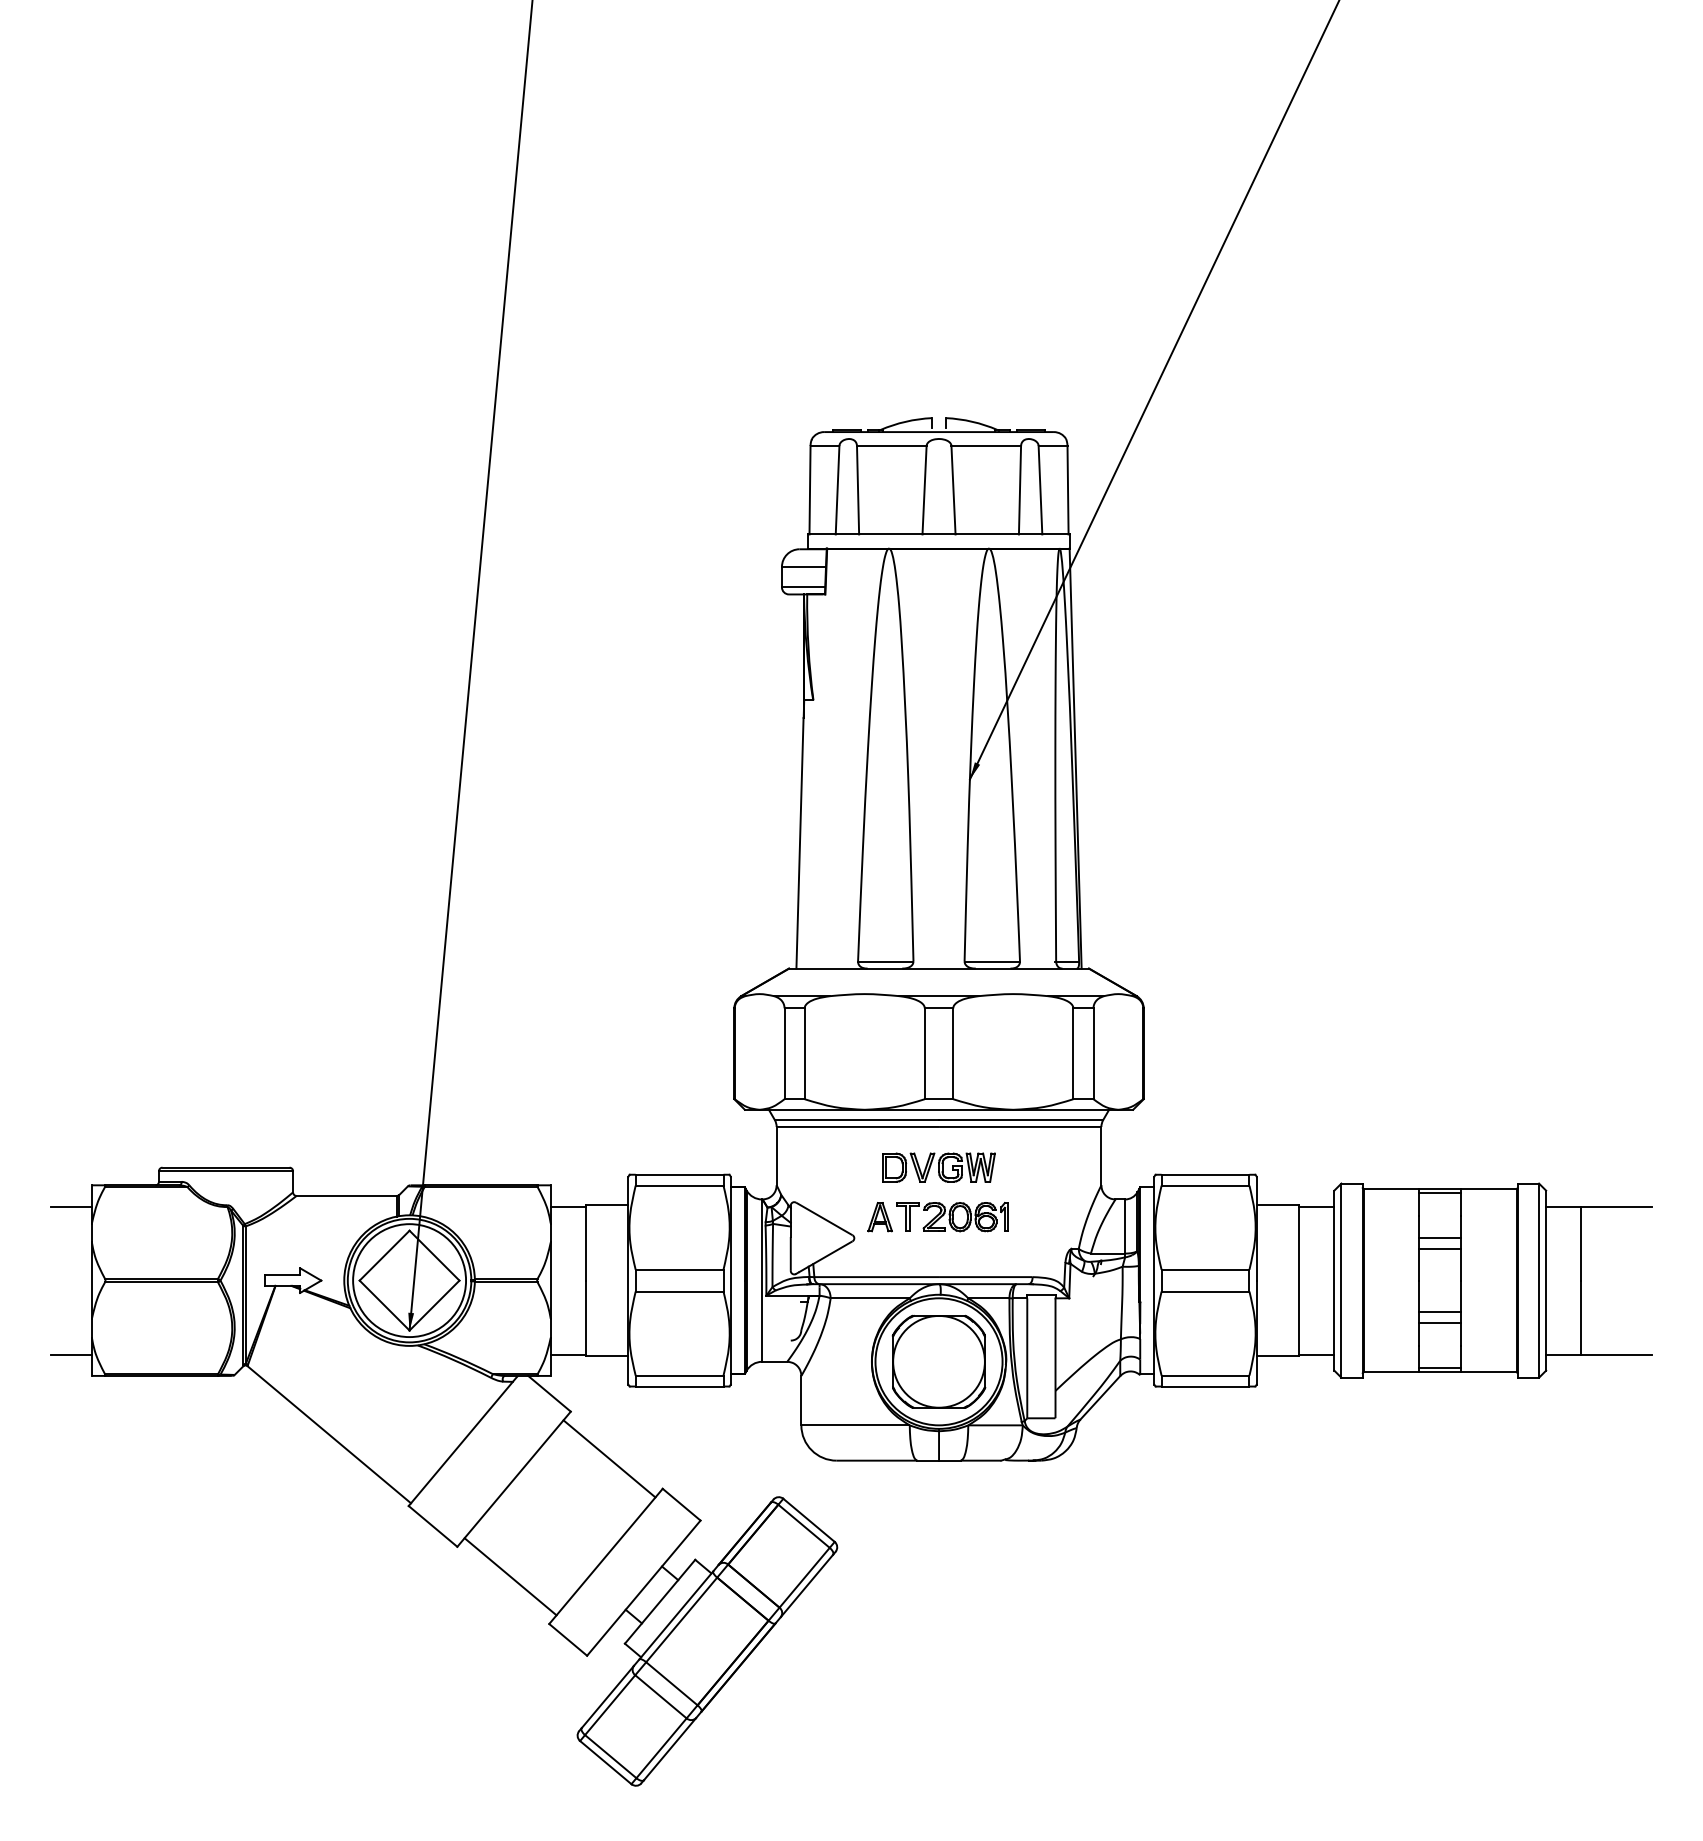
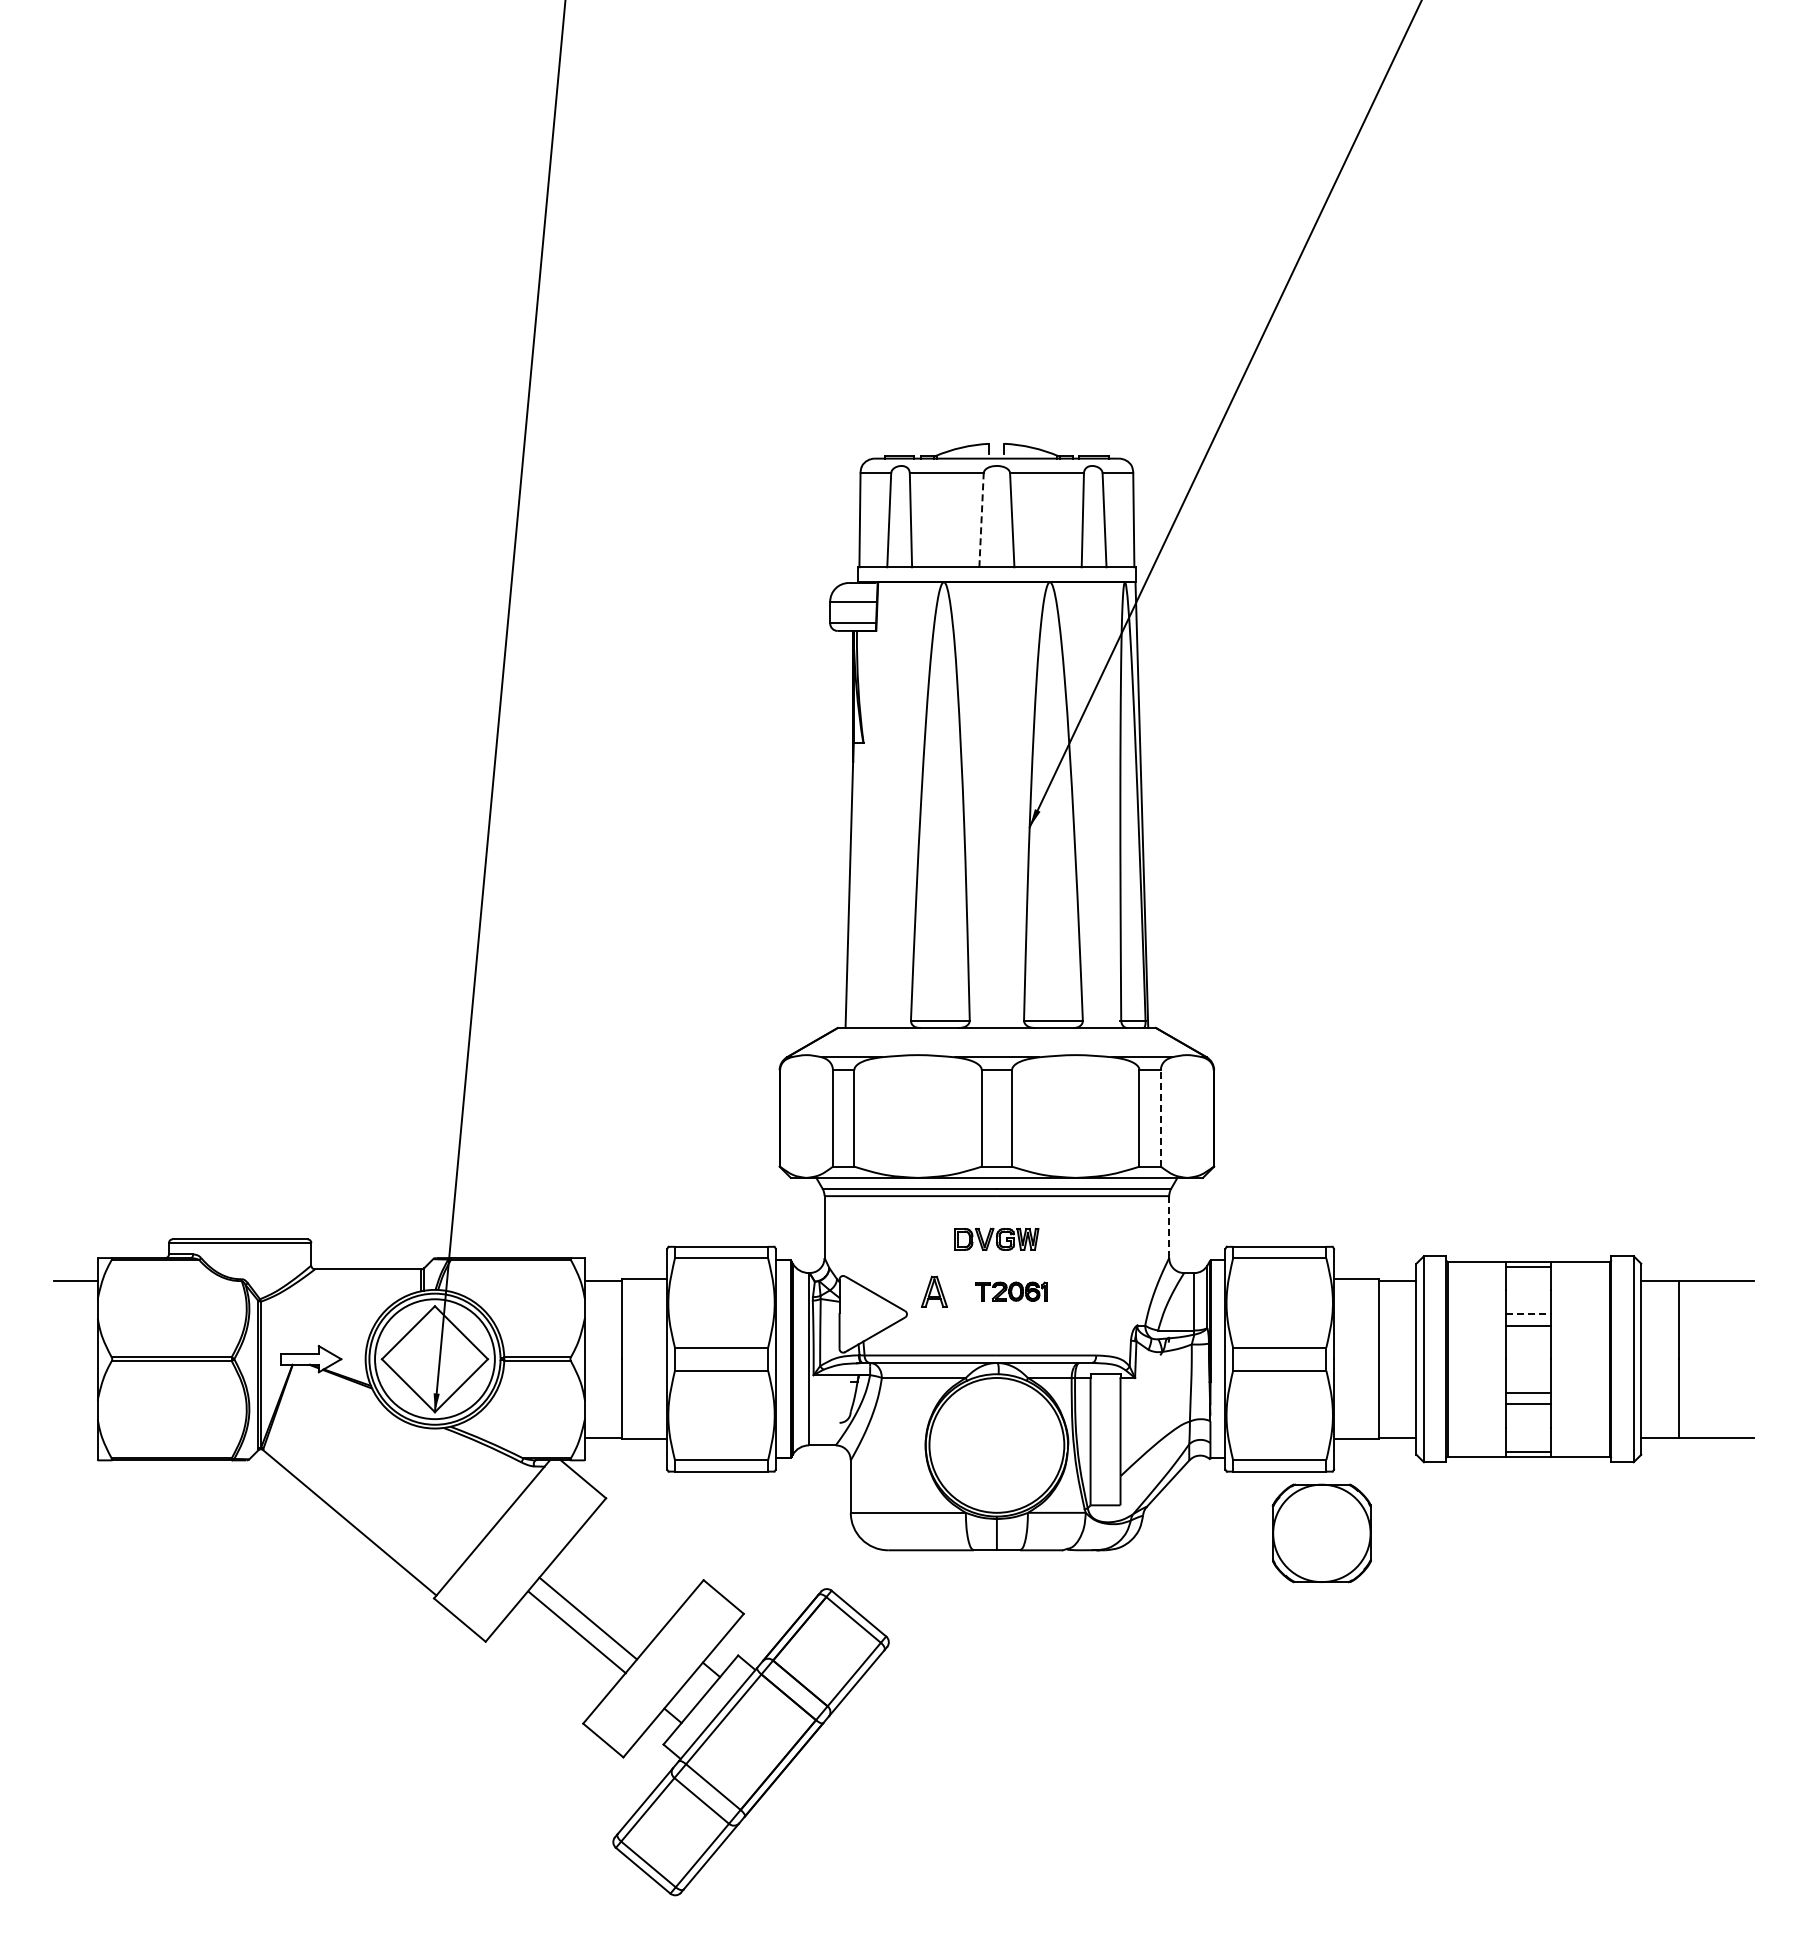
line: (924, 490) -> (981, 520), solid -> dashed
line: (1093, 1052) -> (1160, 1117), solid -> dashed
line: (1101, 1155) -> (1169, 1226), solid -> dashed
part: (938, 1167) -> (996, 1239), size x0.7
part: (952, 1216) -> (1011, 1291), size x0.6
line: (1440, 1238) -> (1529, 1314), solid -> dashed
line: (70, 1354) -> (75, 1437), removed
part: (938, 1361) -> (1321, 1533), moved
line: (608, 1458) -> (576, 1632), moved
line: (509, 1576) -> (587, 1618), moved

